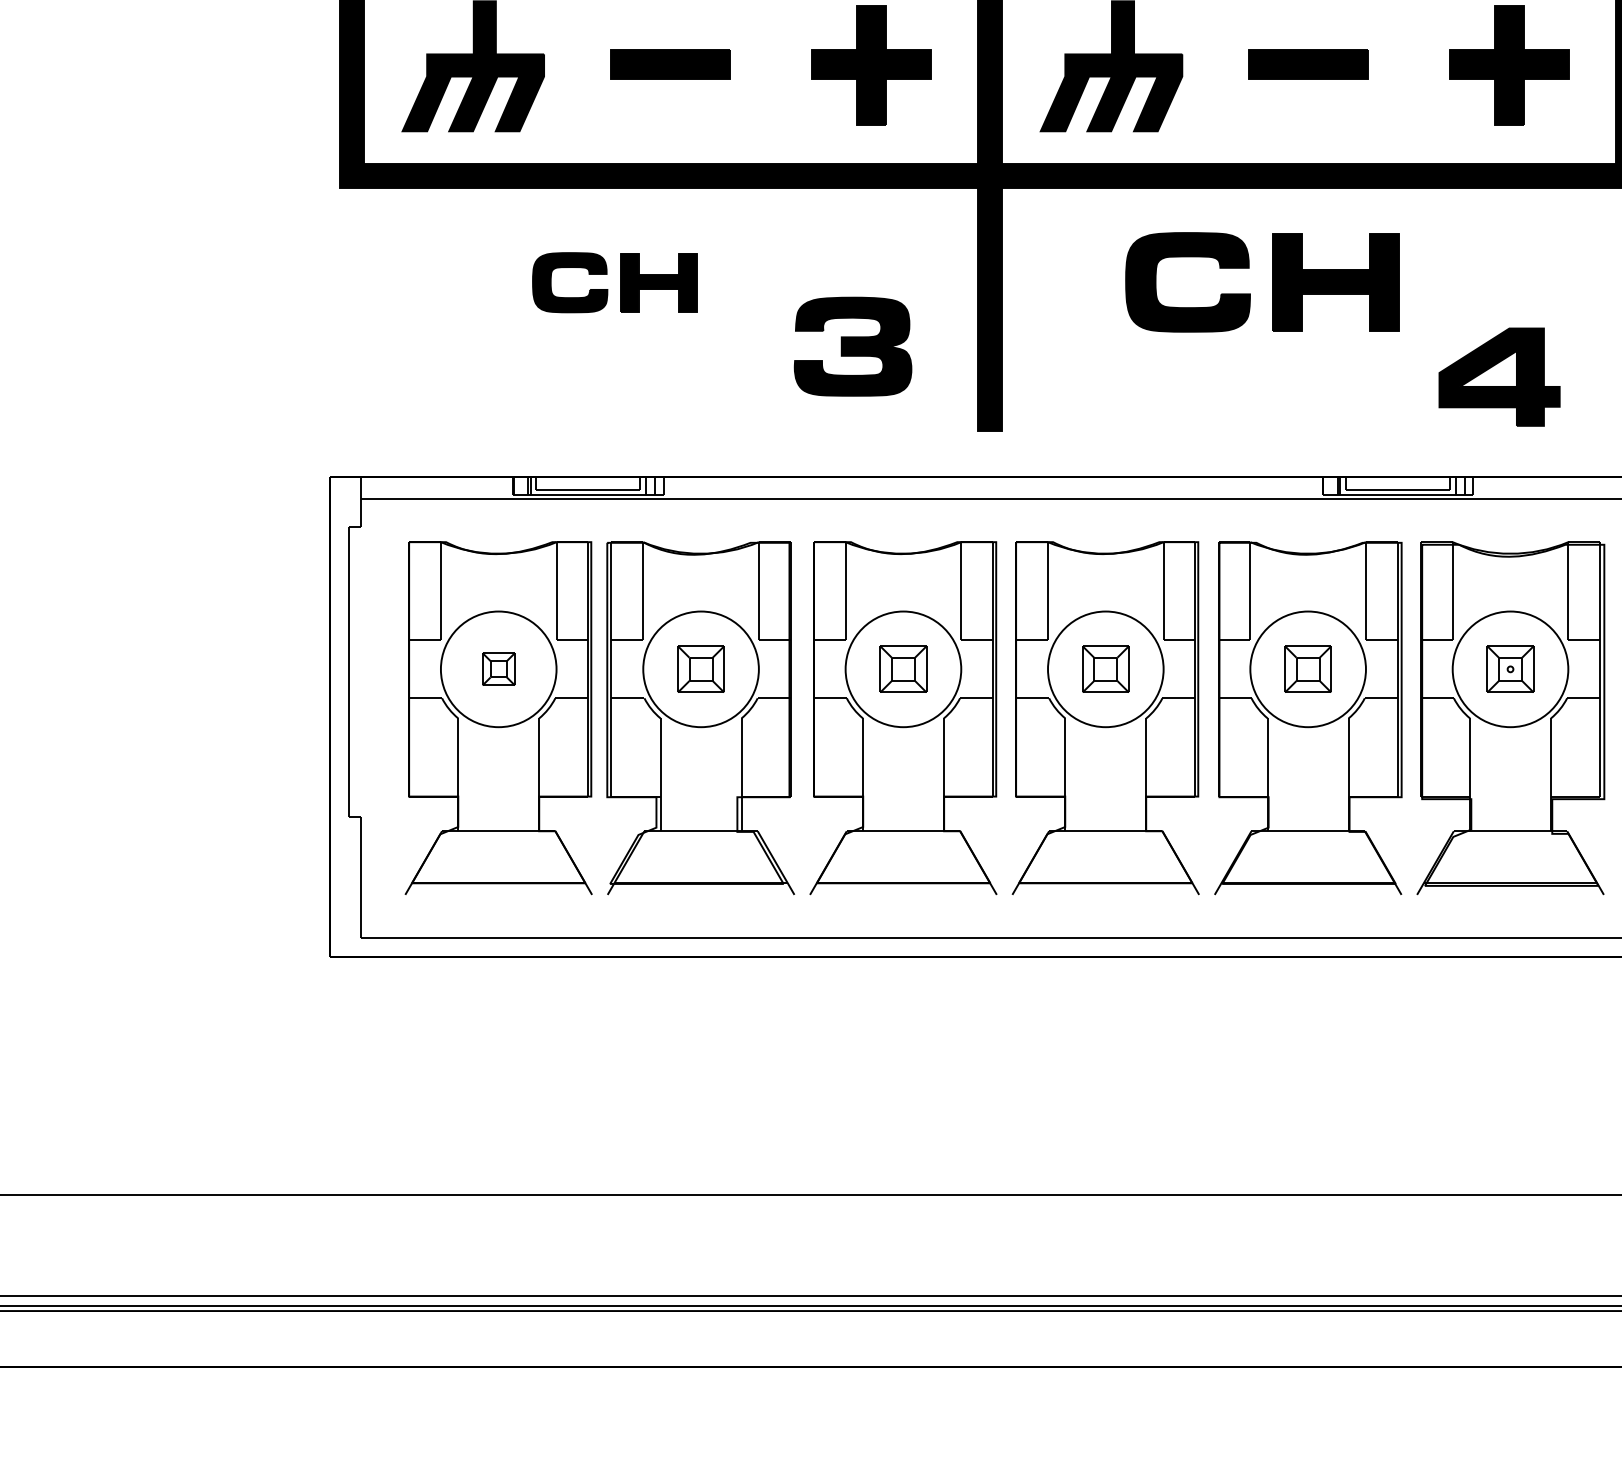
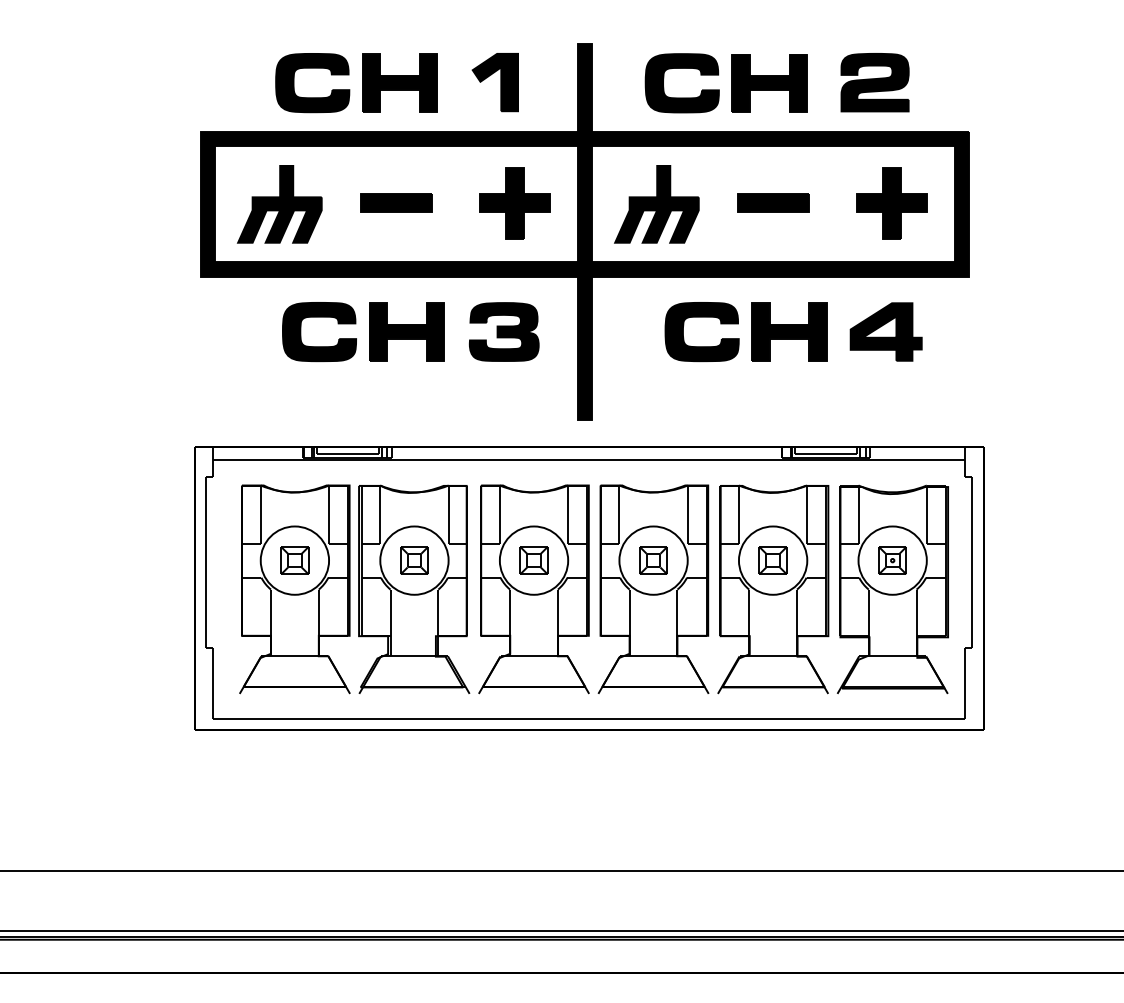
part: (614, 283) -> (363, 332), size x1.67
part: (853, 345) -> (504, 331), moved
part: (1498, 376) -> (885, 331), moved
part: (498, 669) -> (294, 560), size x1.43

